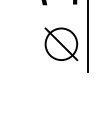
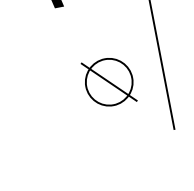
part: (61, 44) -> (109, 82), size x0.7

